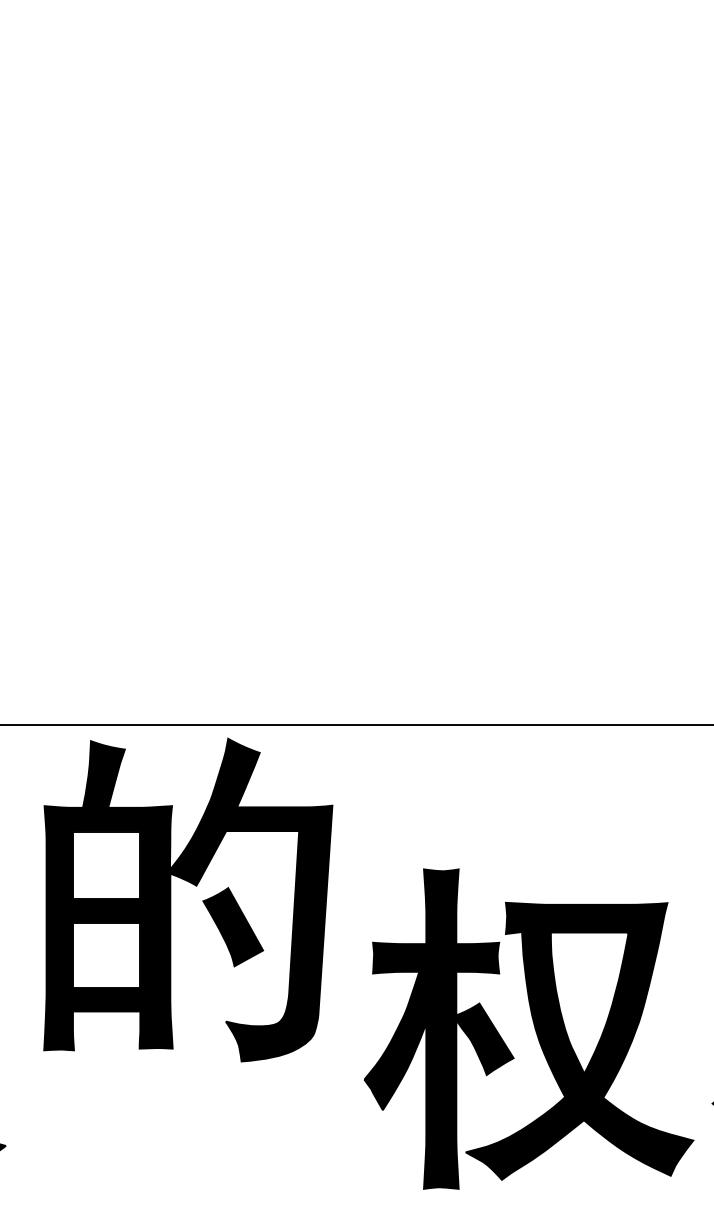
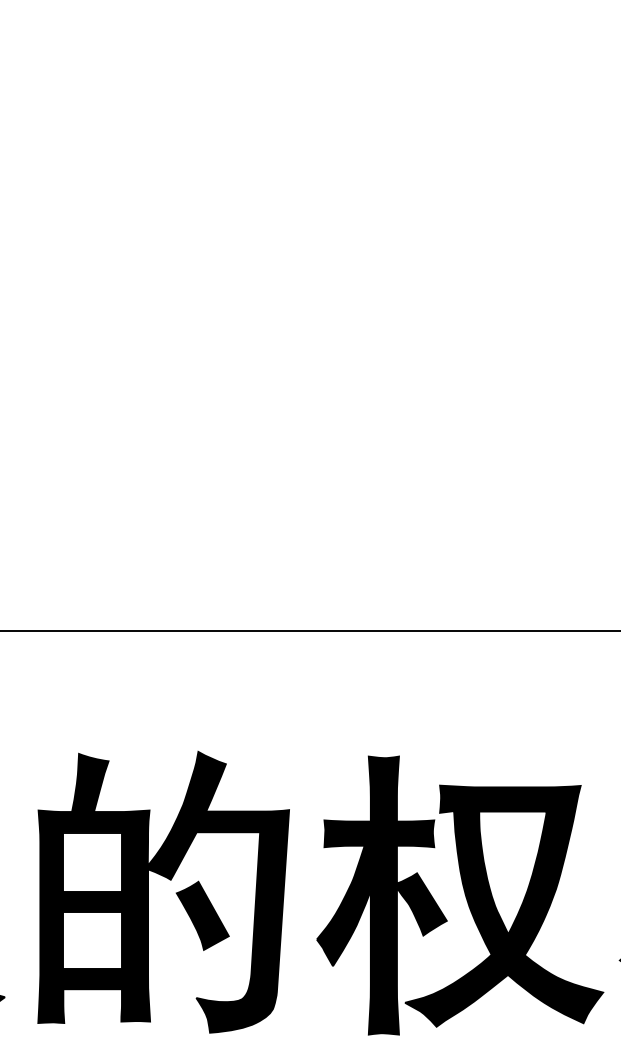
part: (201, 900) -> (175, 892), moved

